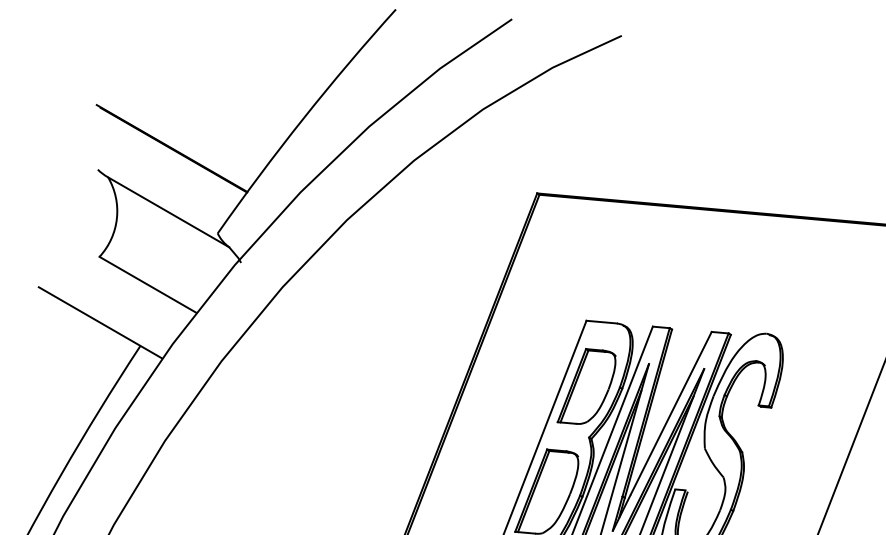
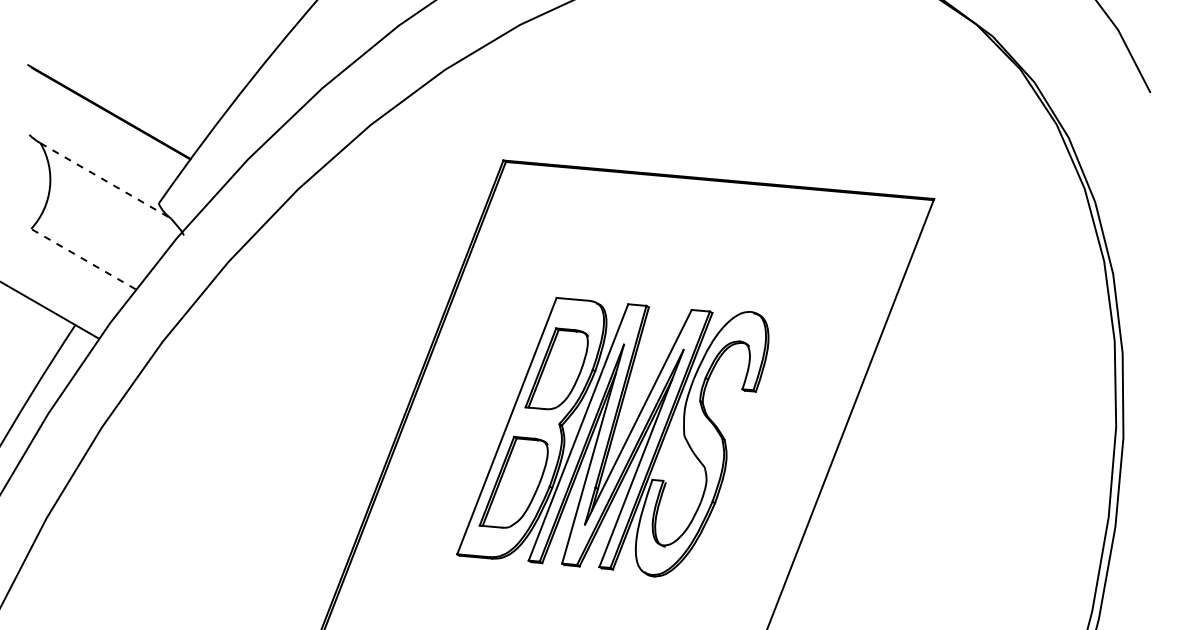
line: (169, 212) -> (106, 181), solid -> dashed
line: (148, 284) -> (83, 258), solid -> dashed

